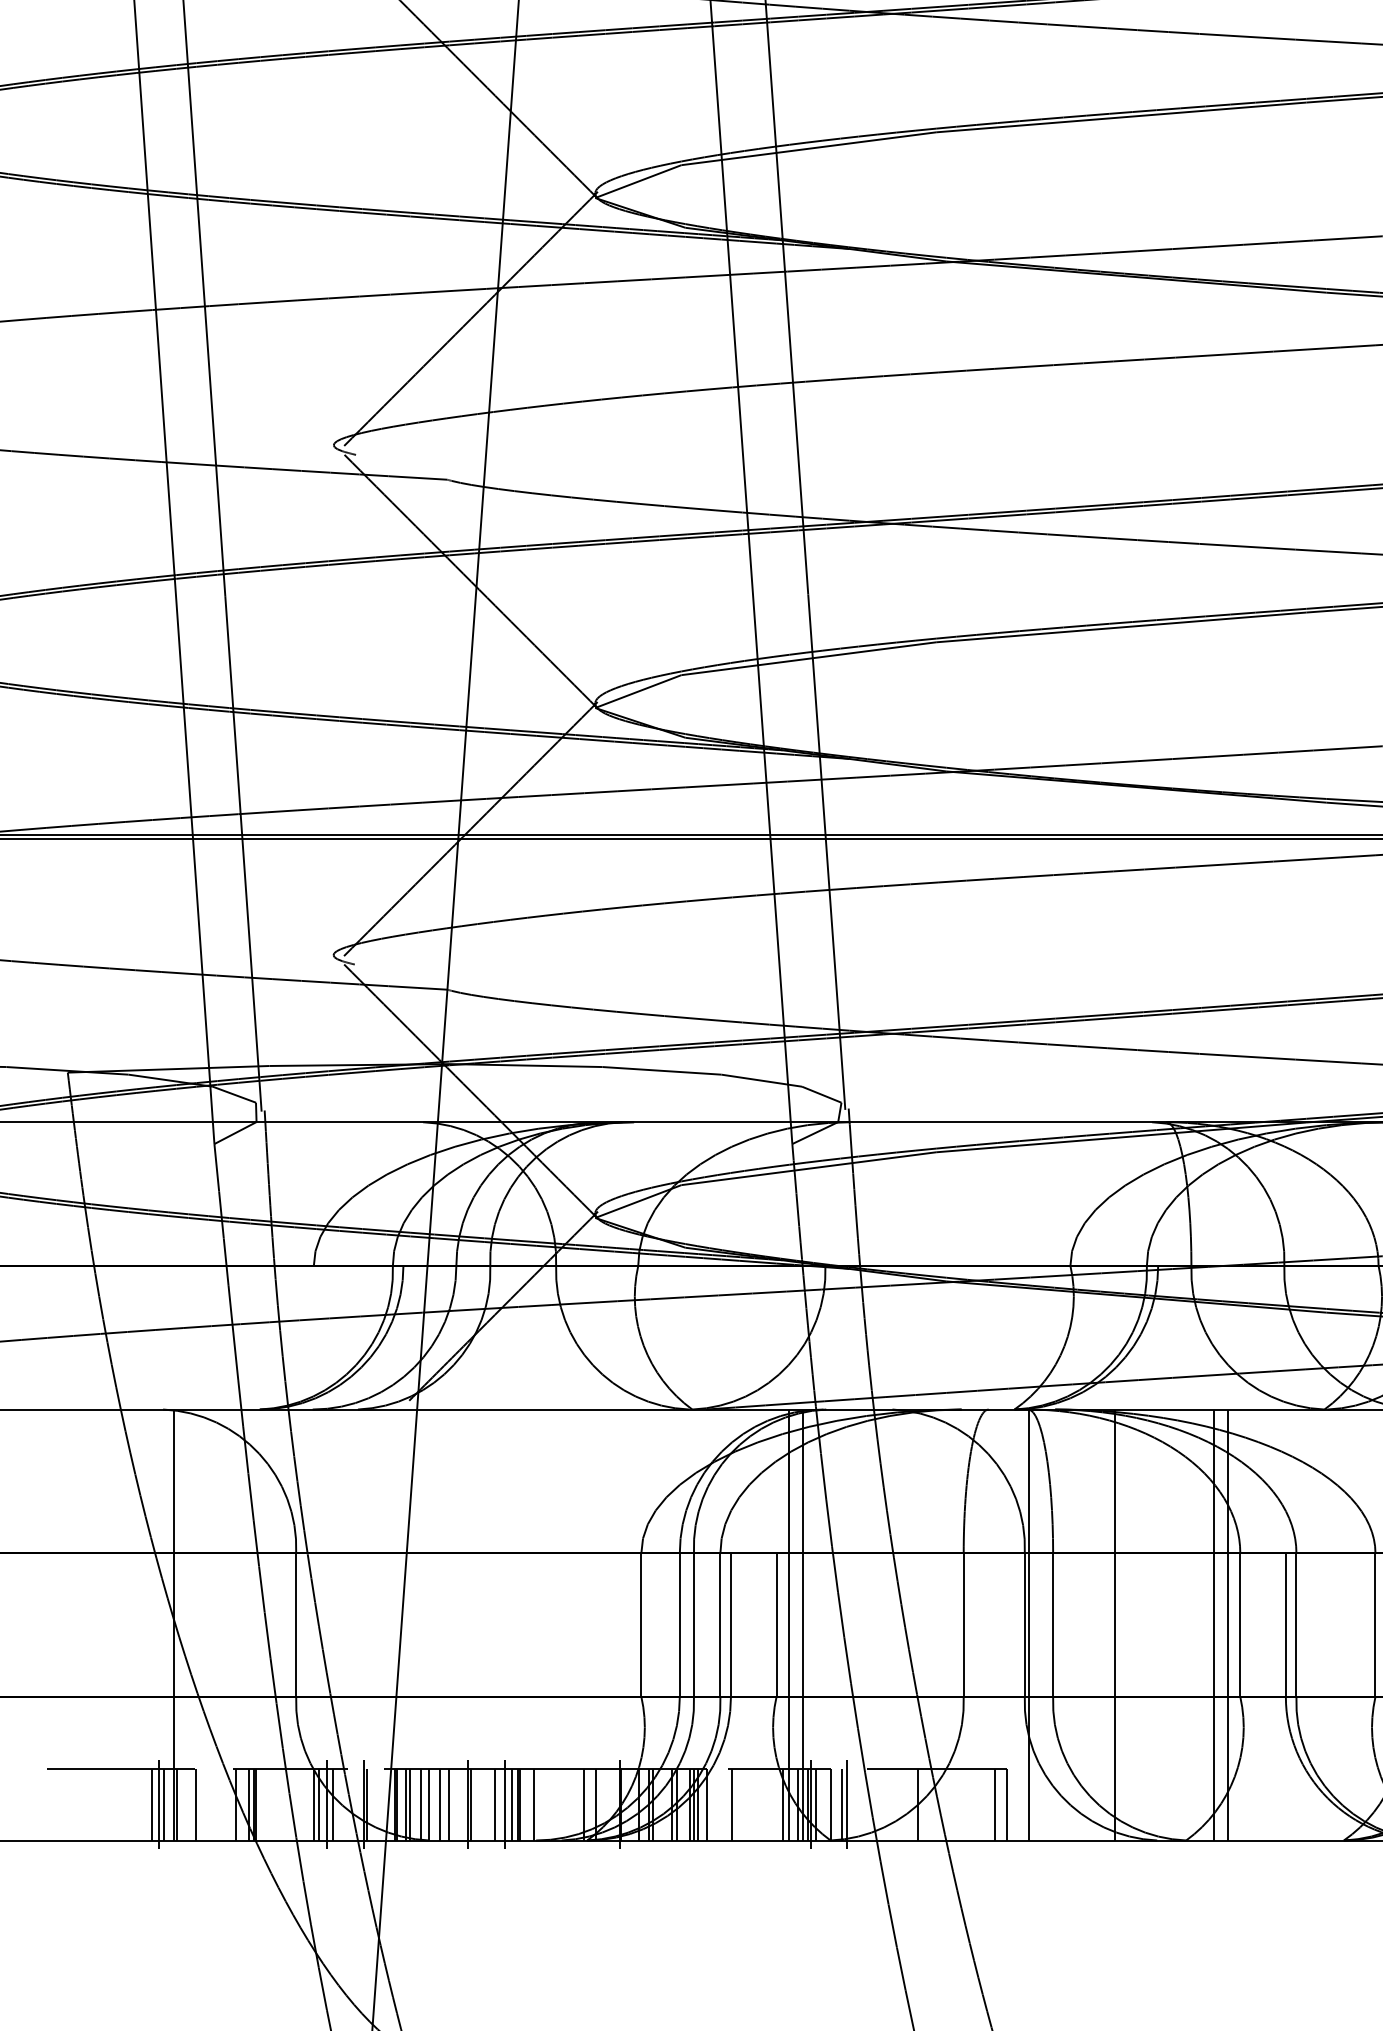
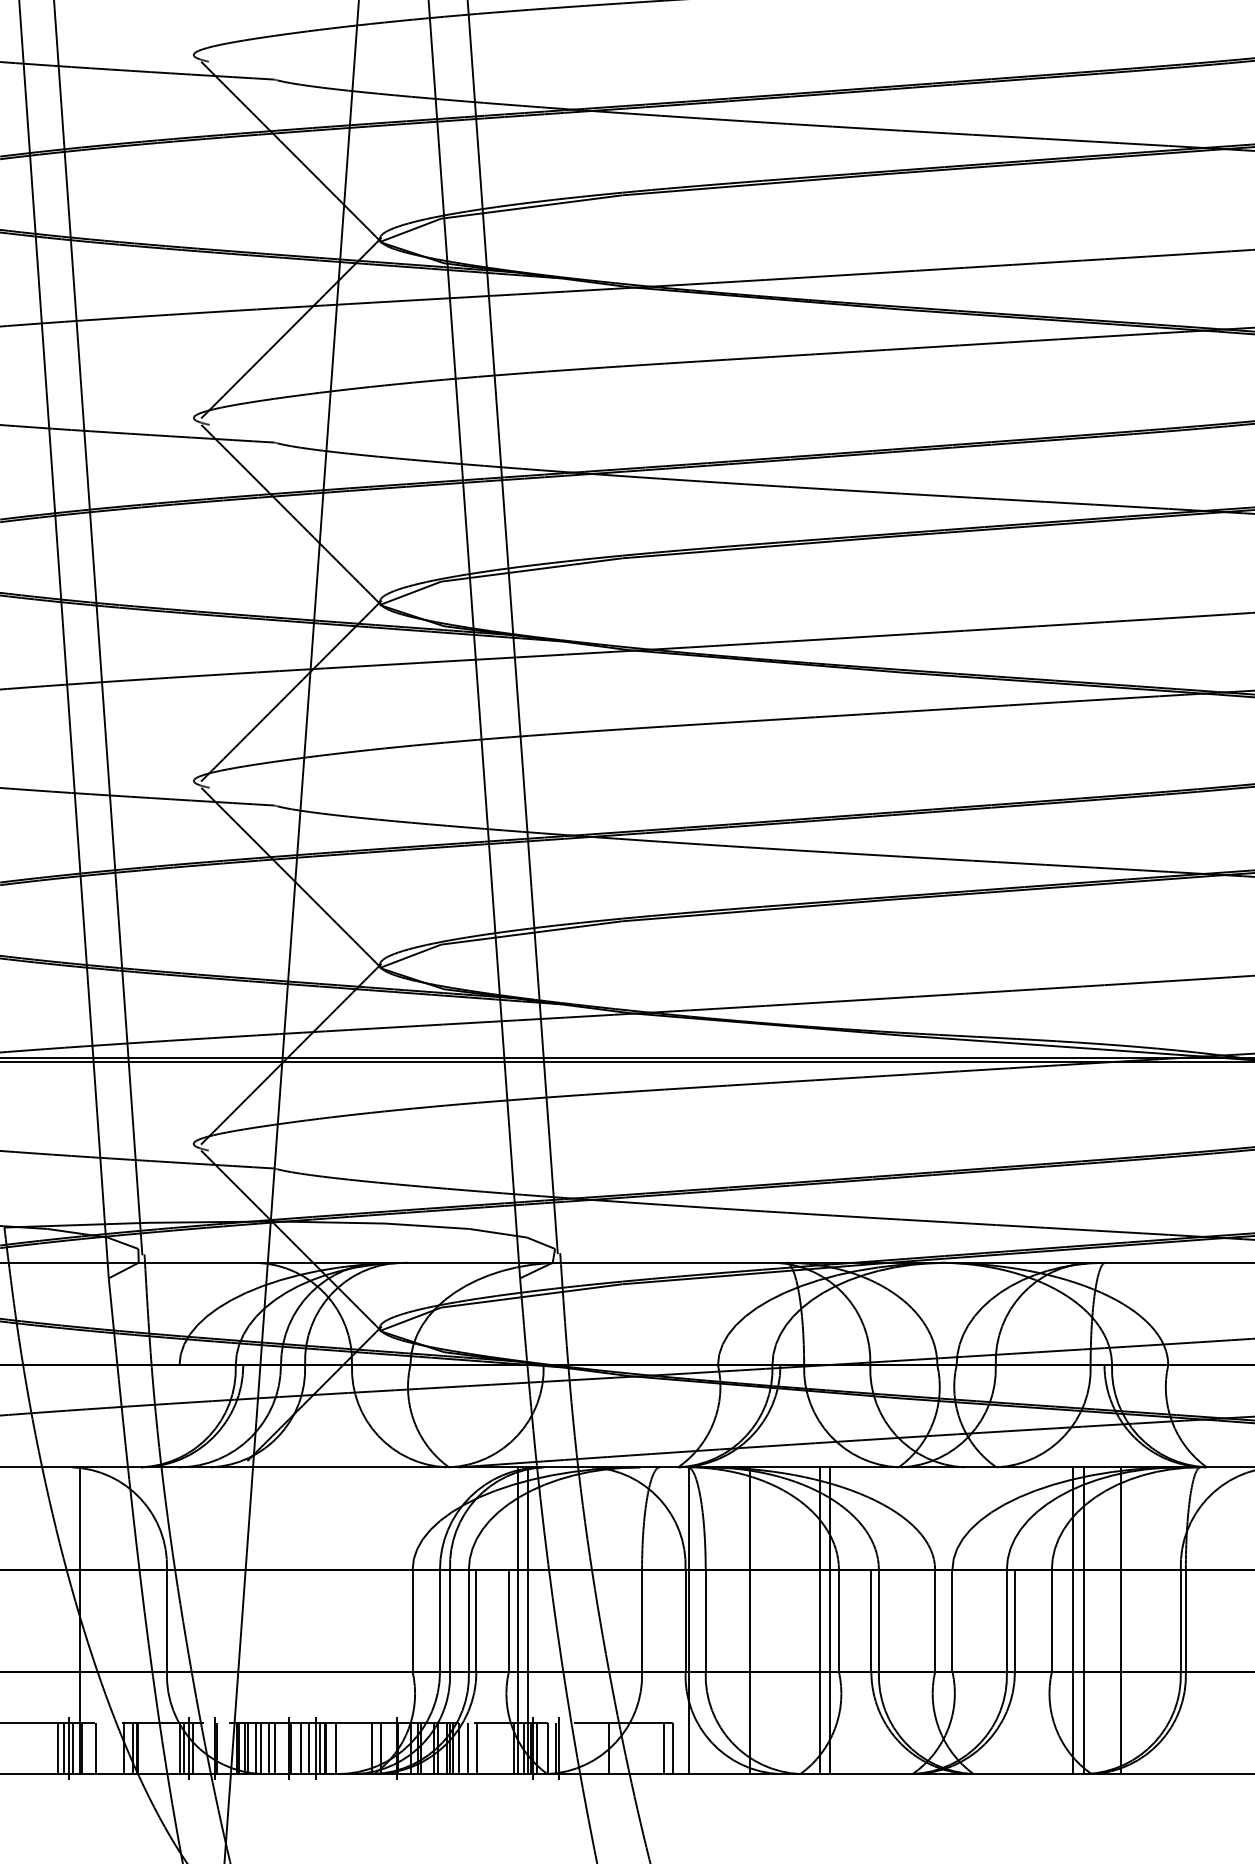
line: (143, 1804) -> (58, 1748), added
line: (485, 1804) -> (301, 1748), added
line: (719, 1804) -> (468, 1748), added

